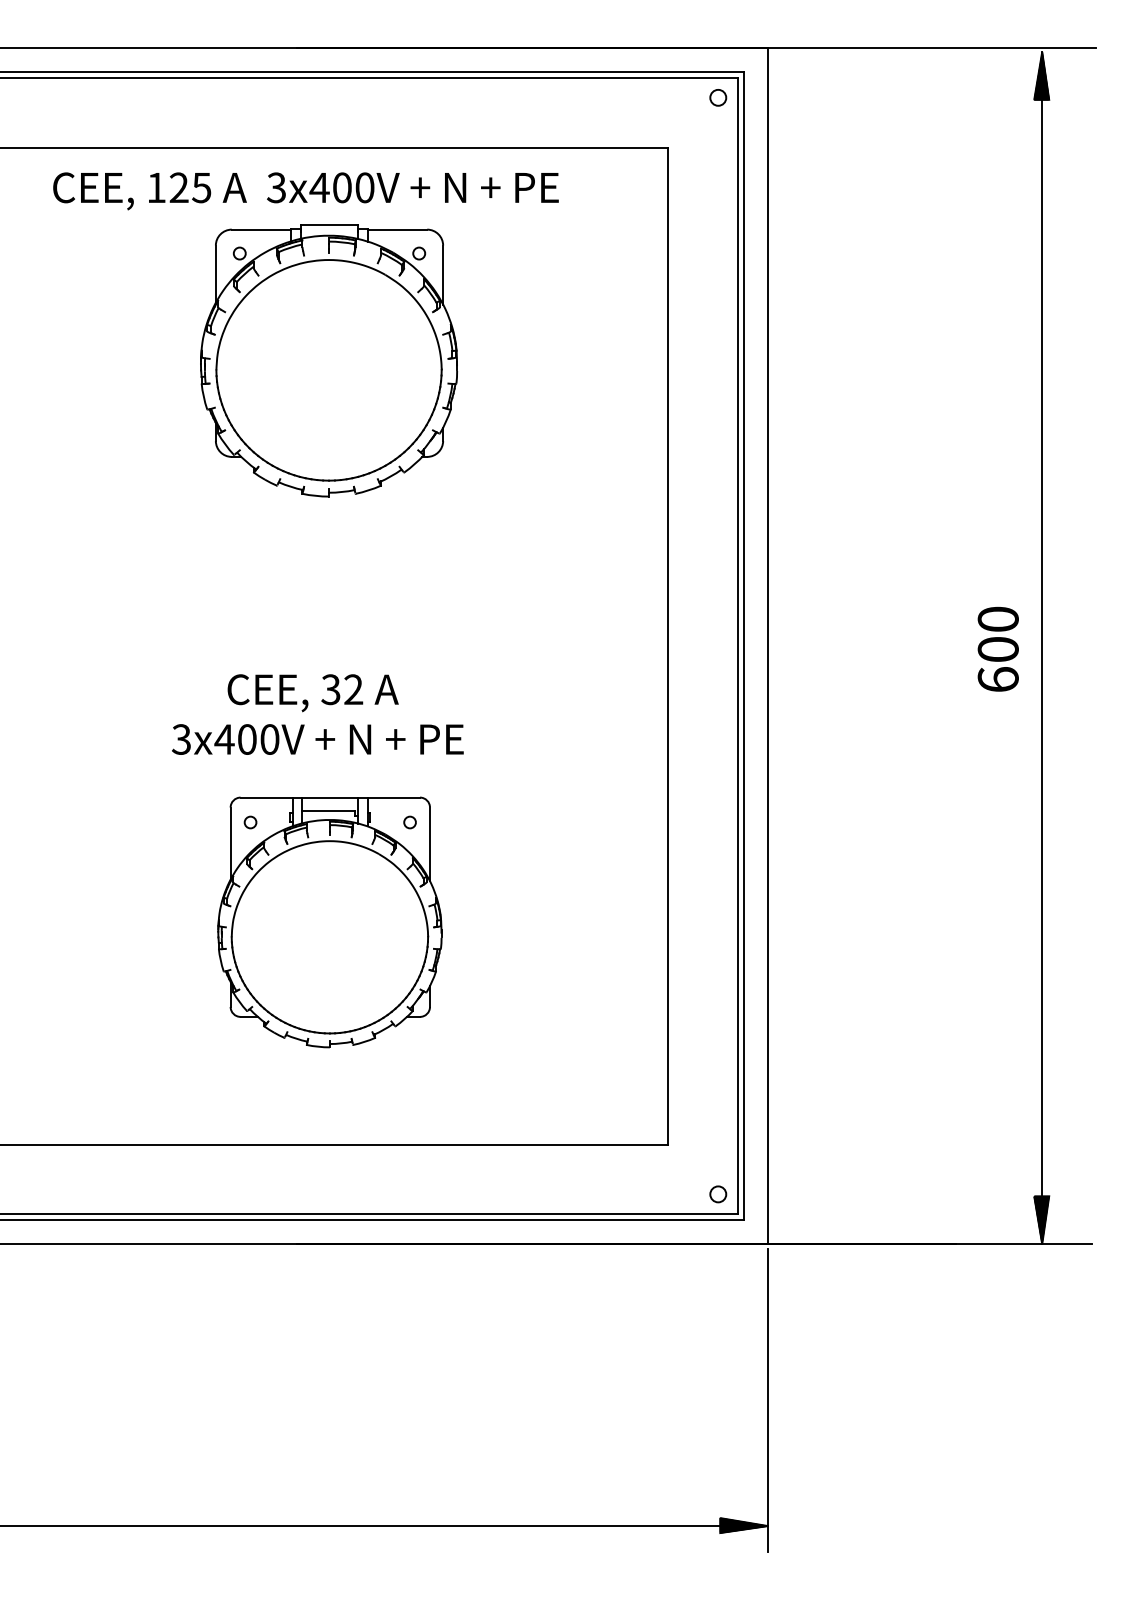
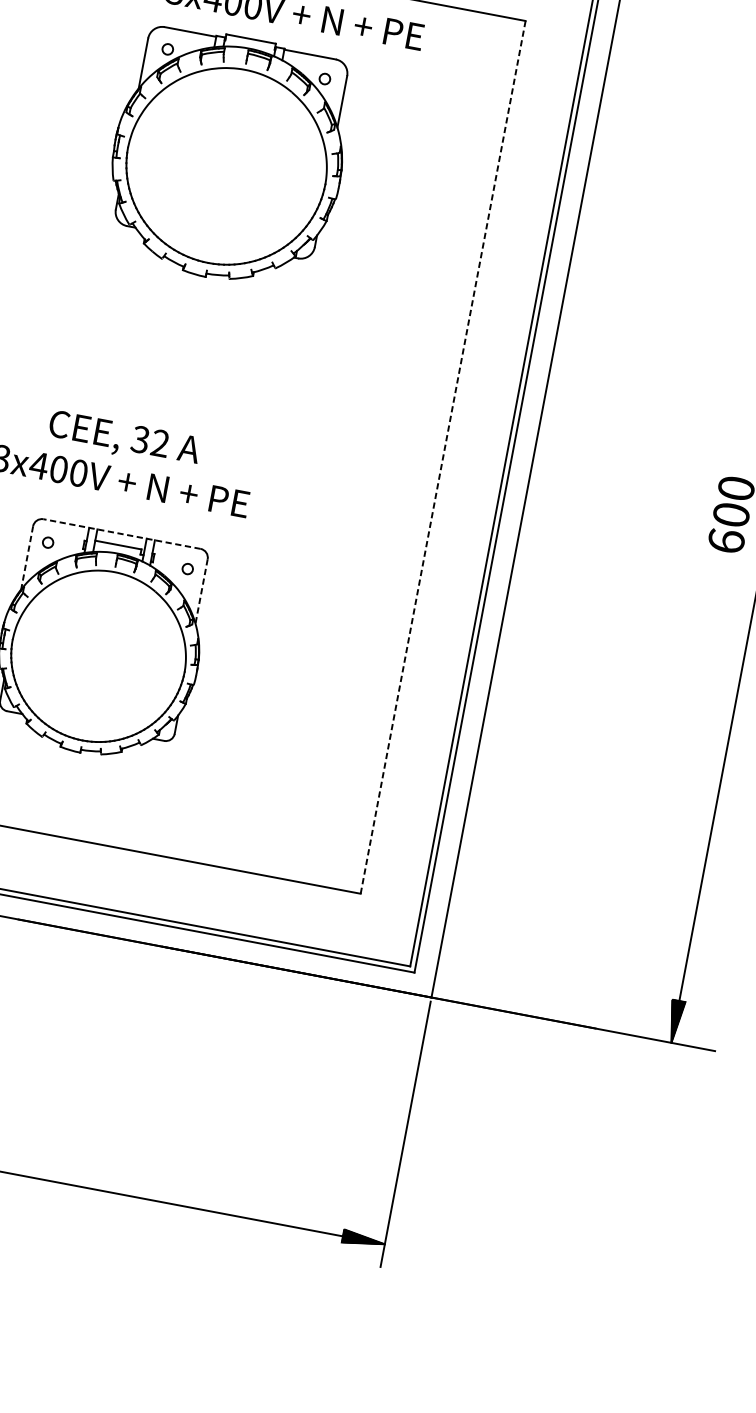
part: (328, 360) -> (227, 157), moved
line: (668, 646) -> (443, 457), solid -> dashed
line: (330, 797) -> (122, 534), solid -> dashed
line: (230, 844) -> (26, 558), solid -> dashed
line: (430, 844) -> (202, 591), solid -> dashed
circle: (718, 1194) -> (396, 945), removed

